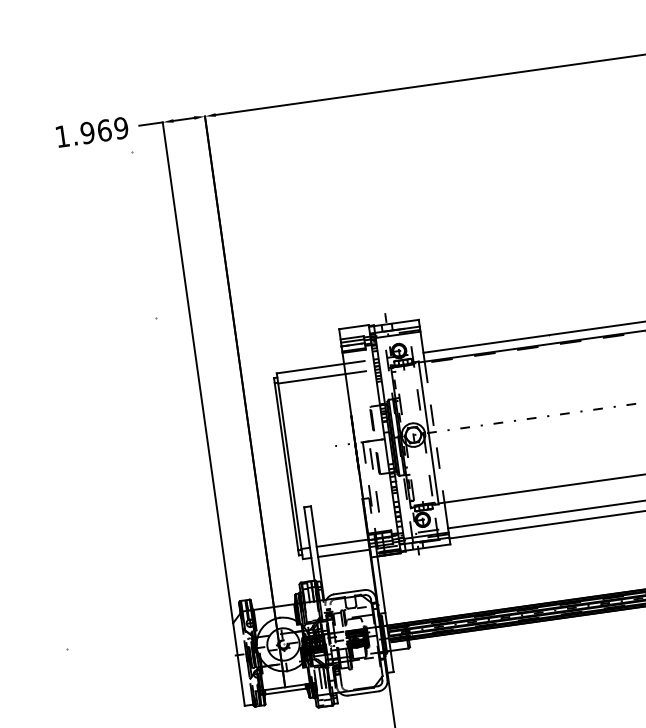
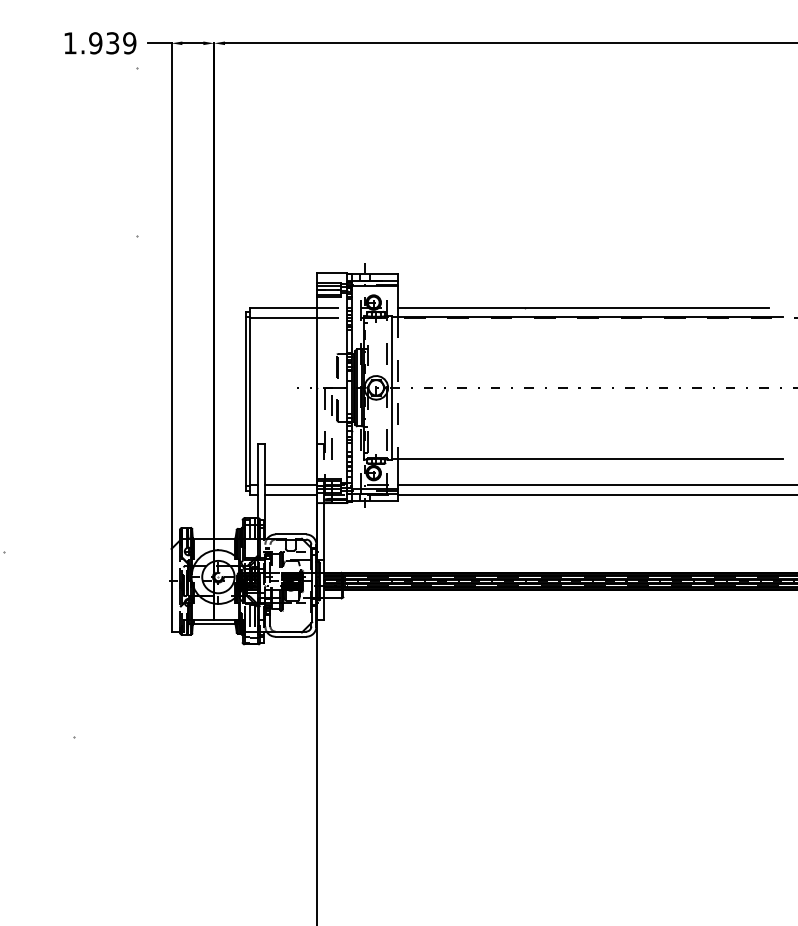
text: (104, 130) -> (112, 43), 1.969 -> 1.939

